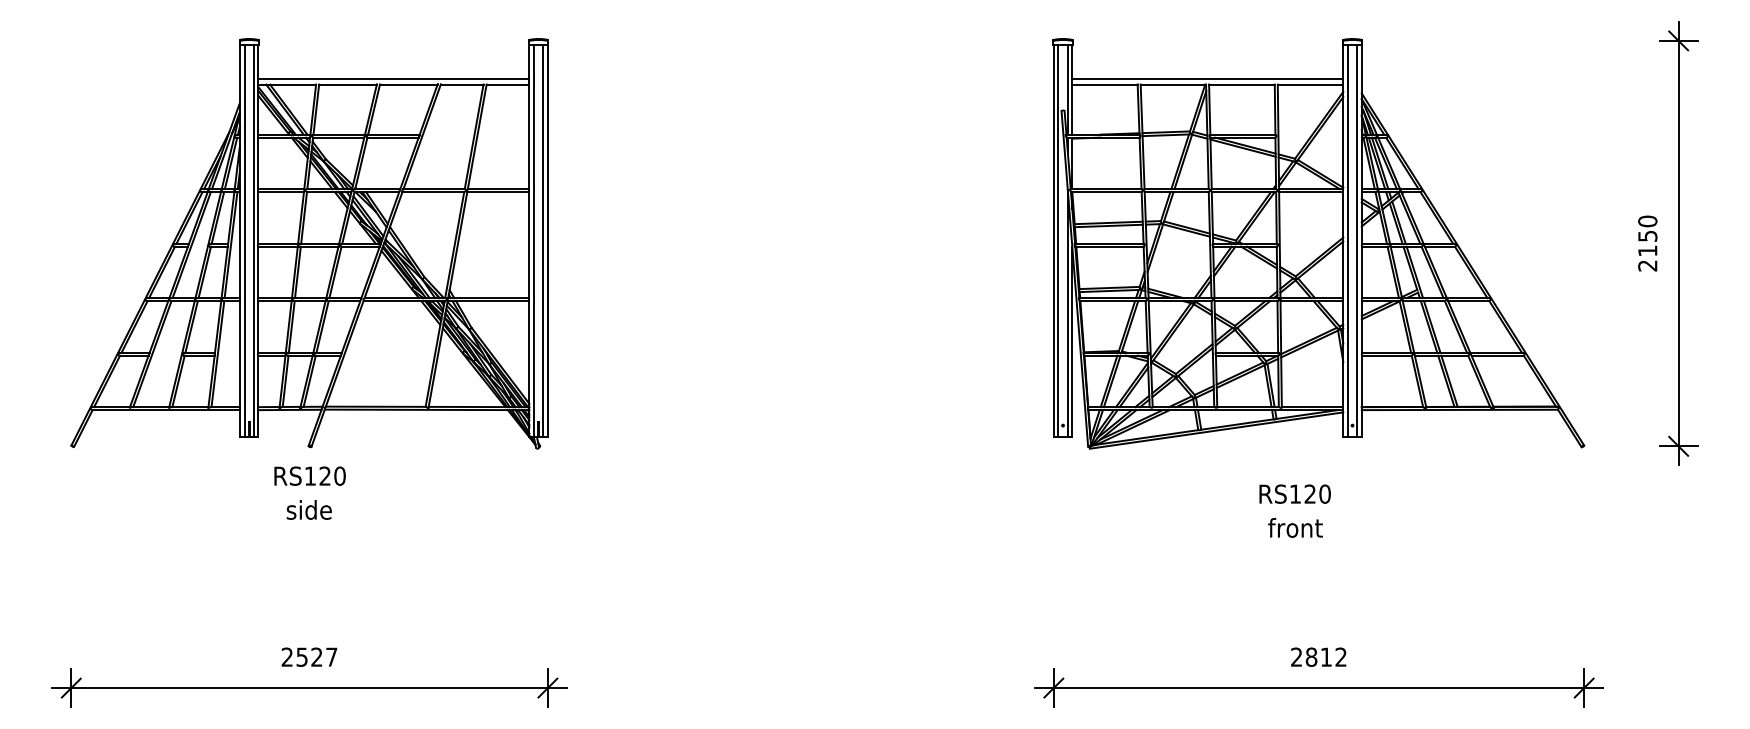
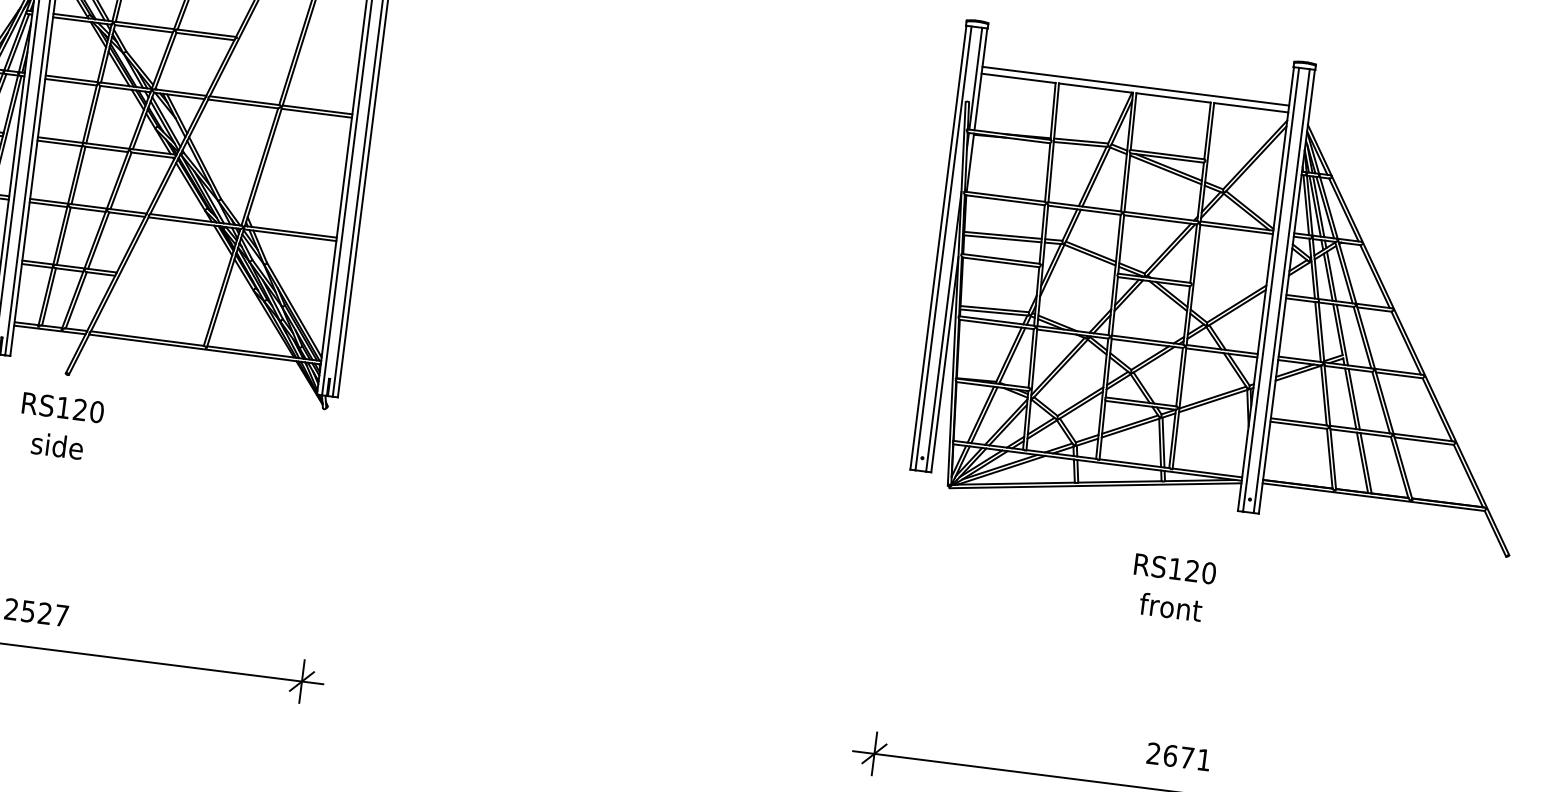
text: (1325, 656) -> (1186, 756), 2812 -> 2671

